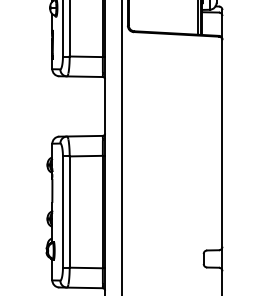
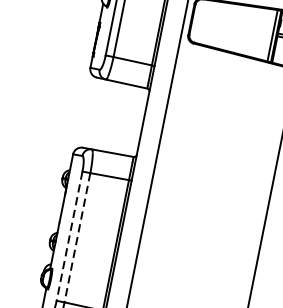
line: (62, 212) -> (68, 236), solid -> dashed
line: (69, 212) -> (77, 238), solid -> dashed

